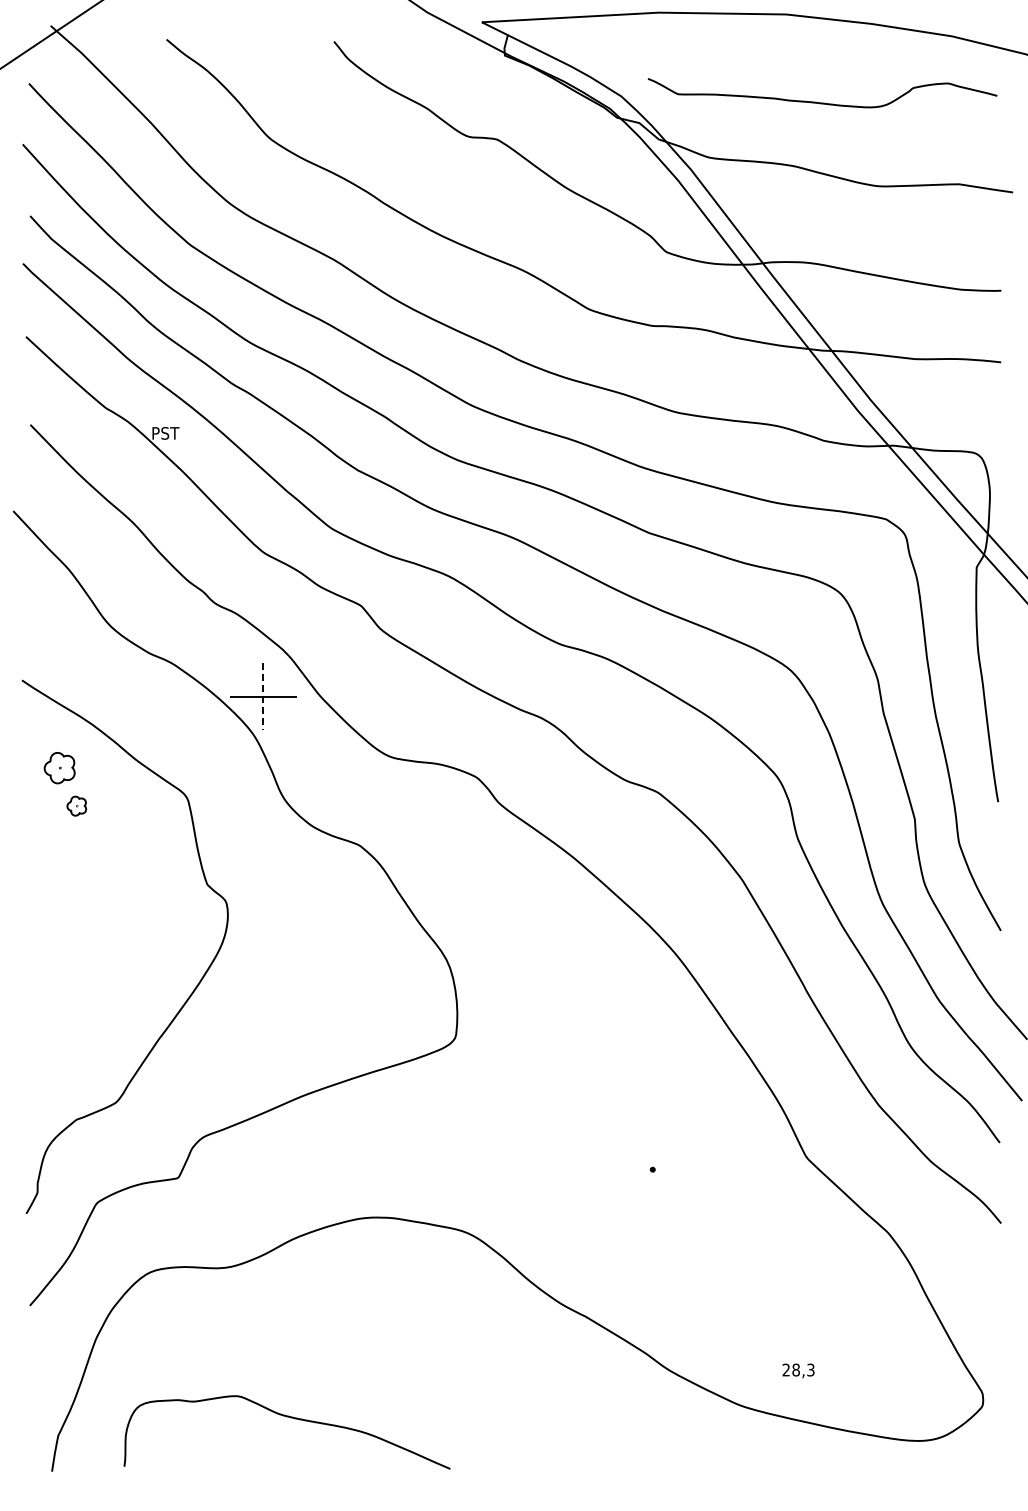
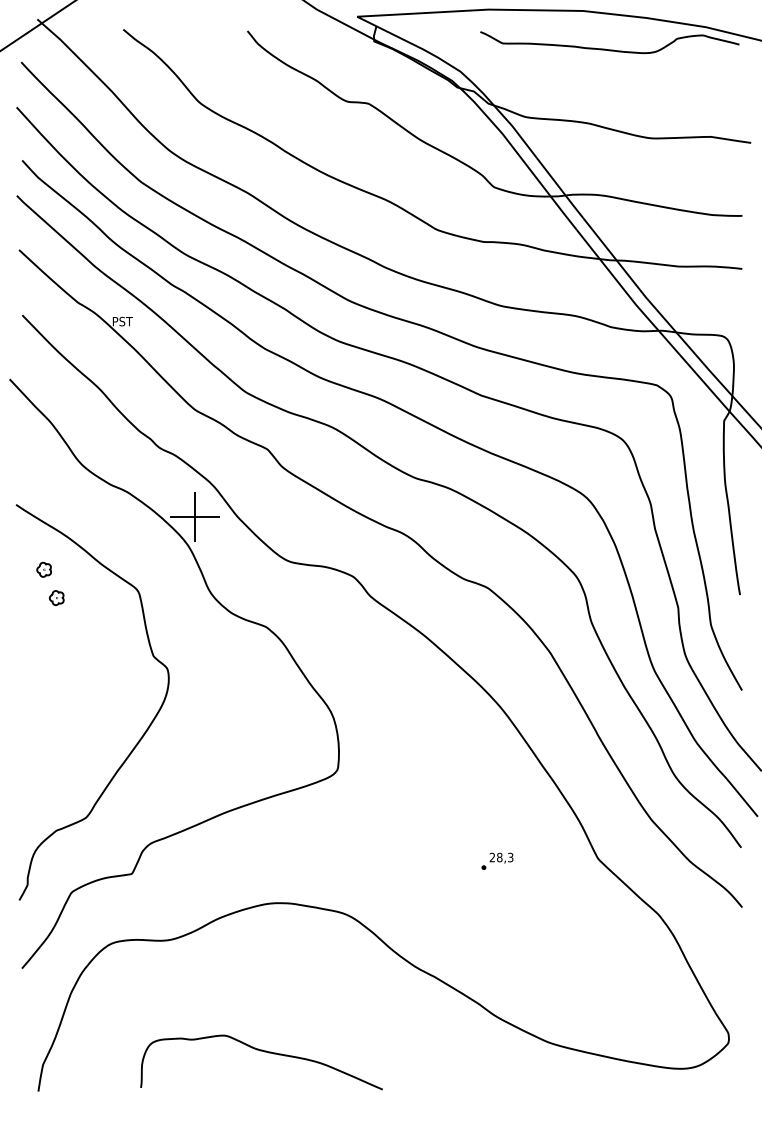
curve: (822, 102) -> (609, 49), moved
line: (263, 697) -> (195, 517), dashed -> solid
part: (59, 767) -> (43, 569), size x0.62
text: (798, 1370) -> (501, 857), moved
curve: (291, 1418) -> (264, 1052), moved

